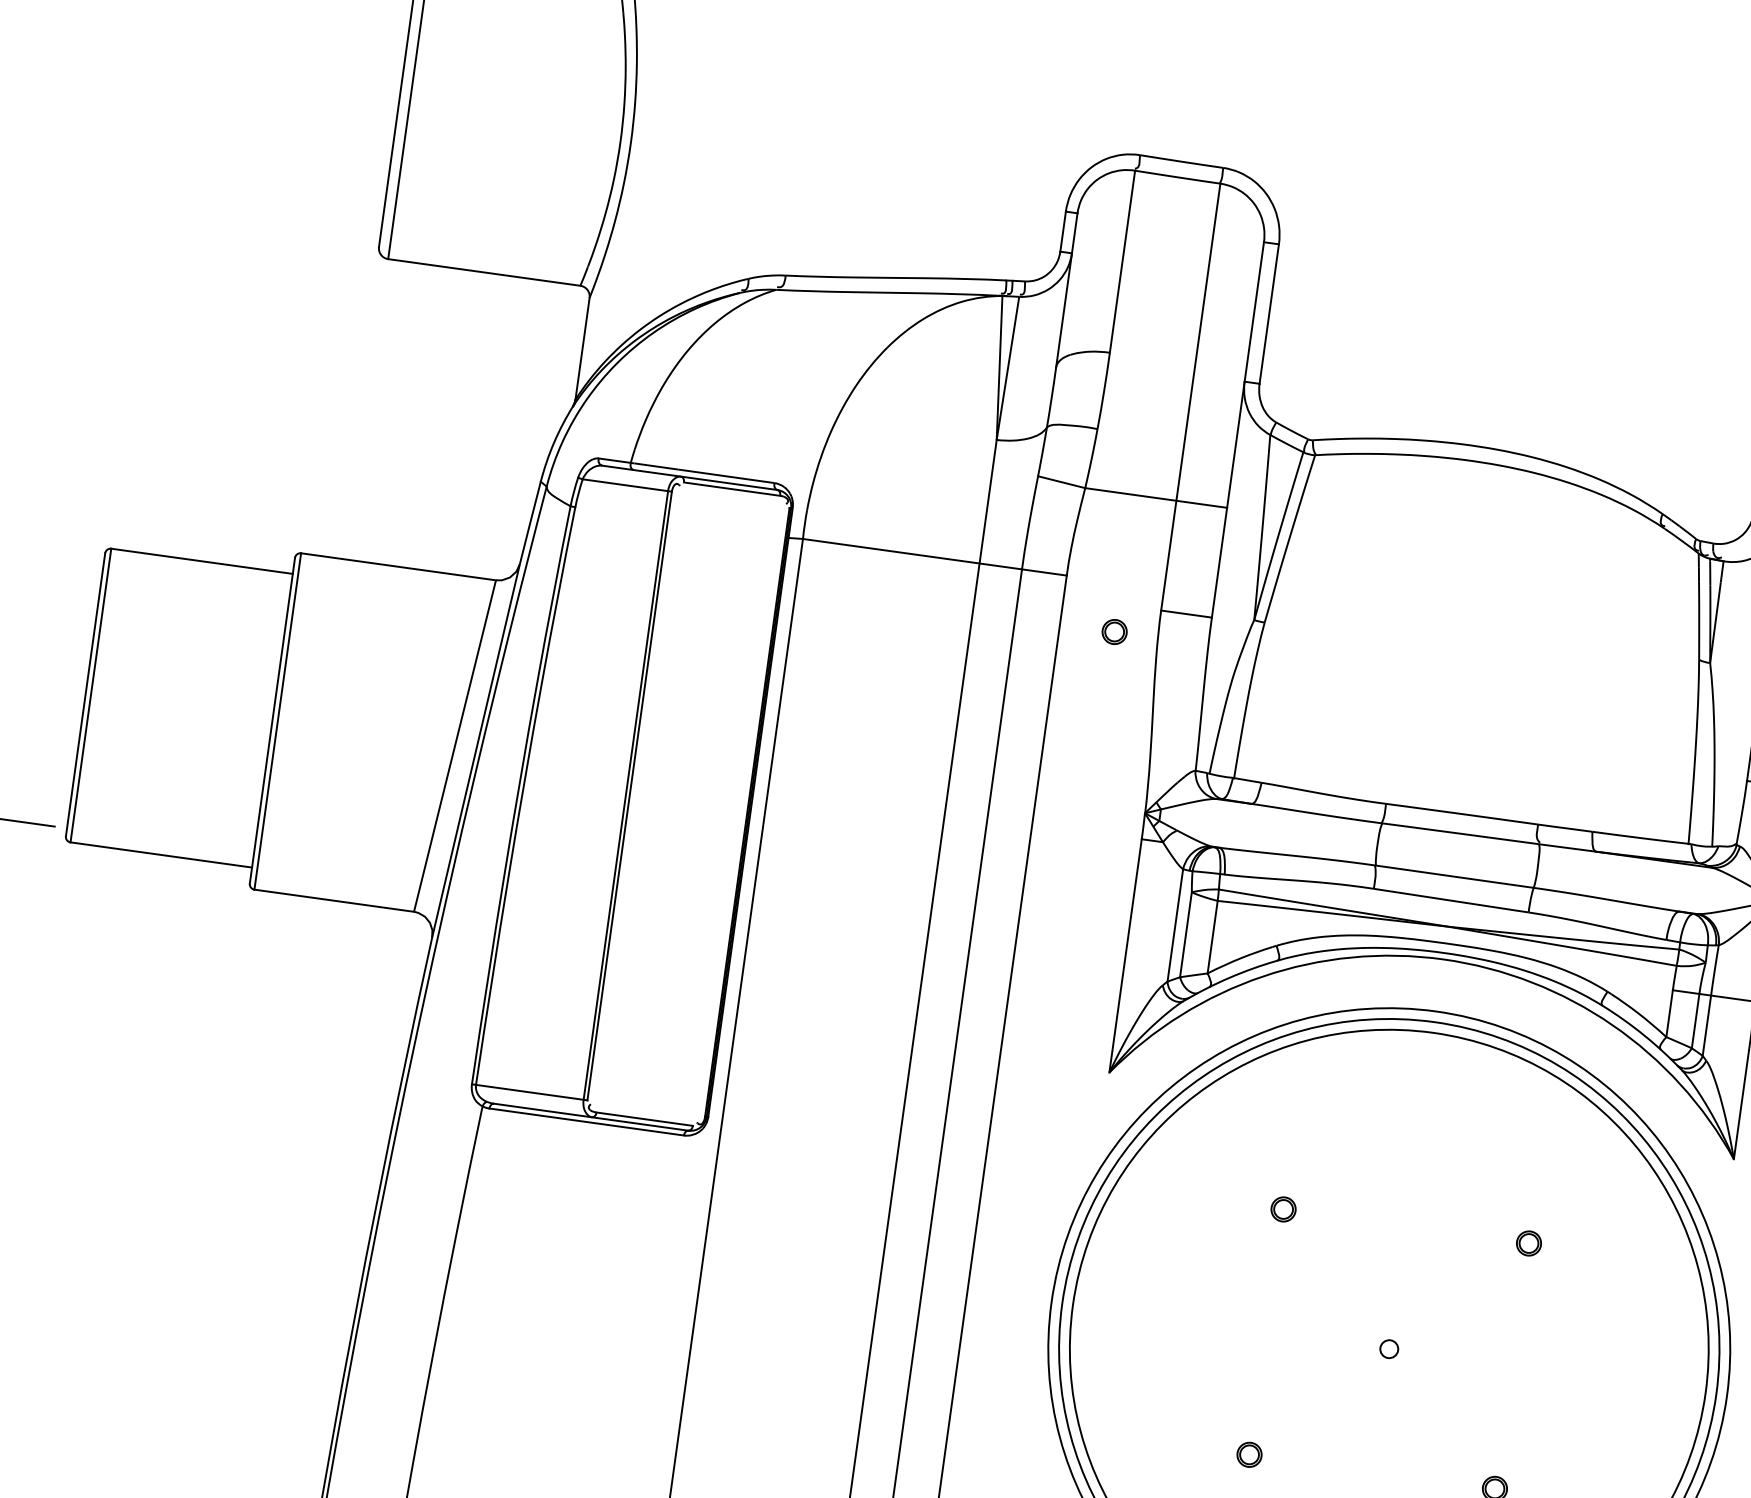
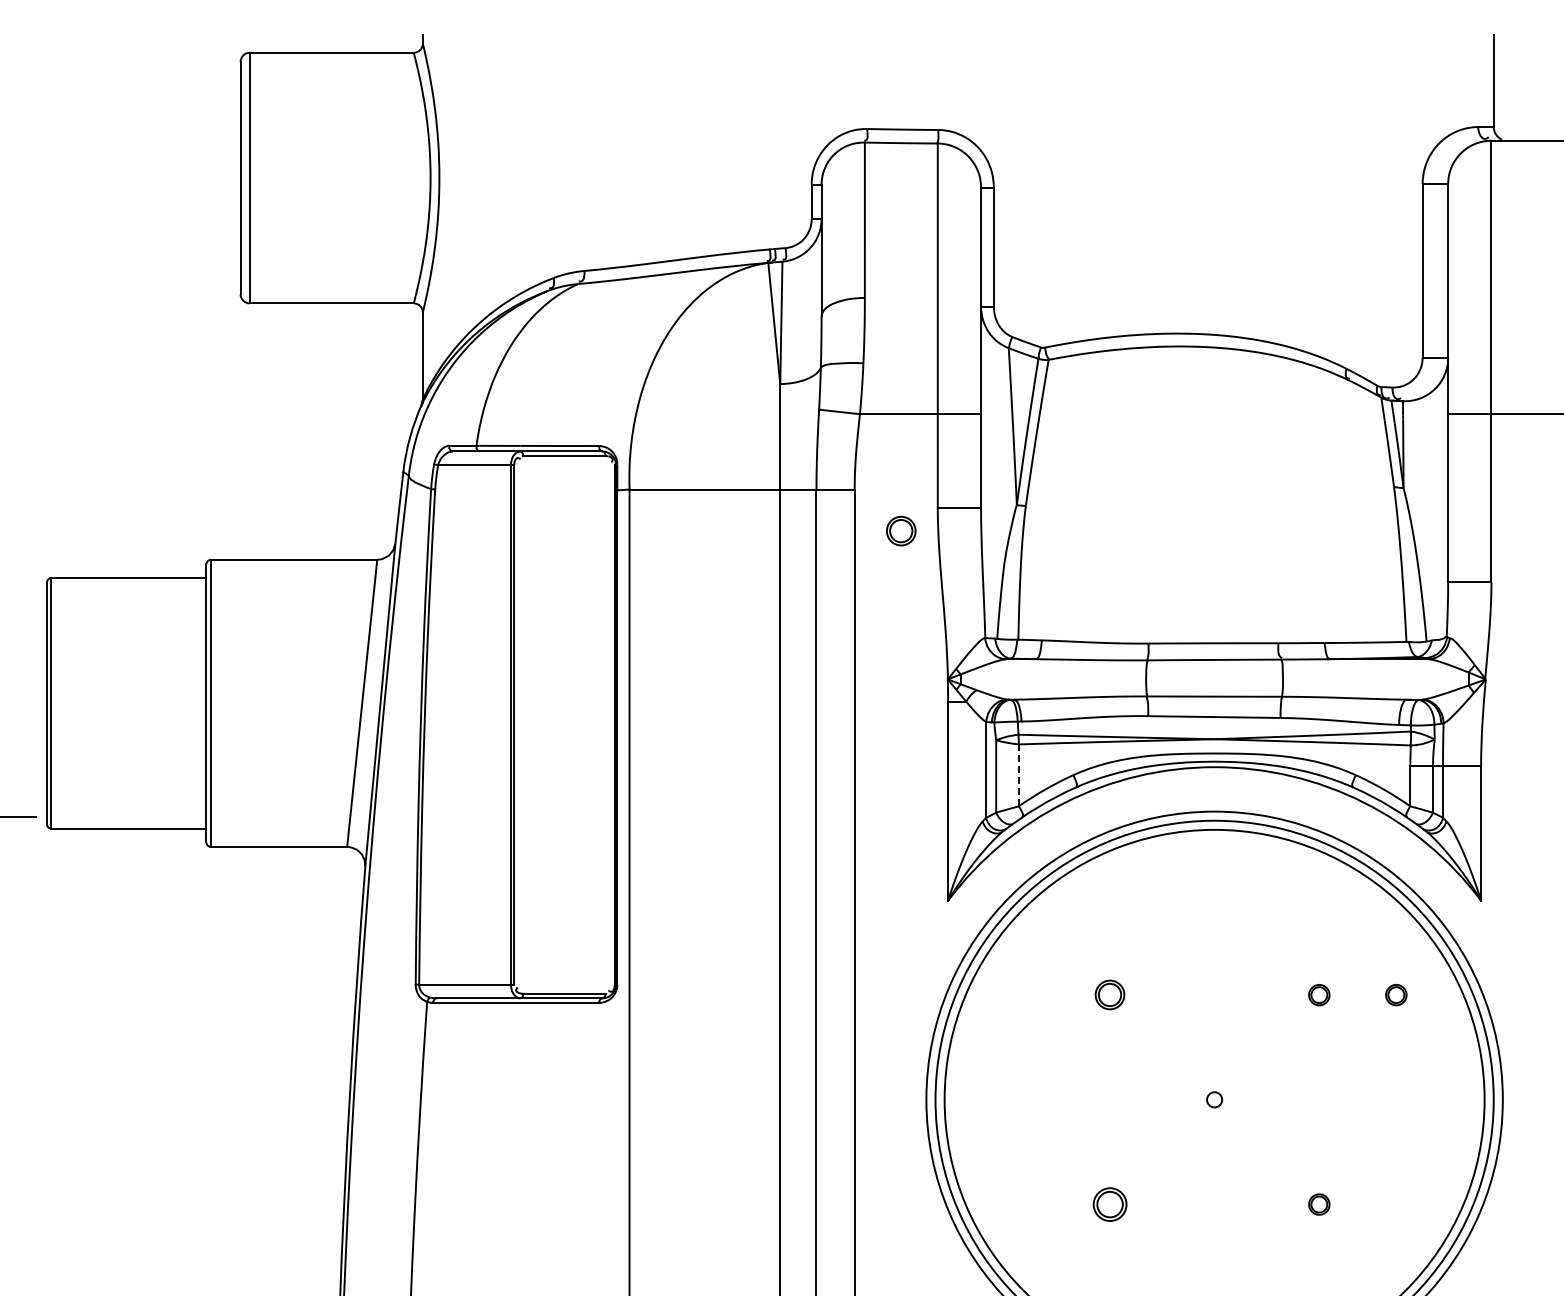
part: (1114, 632) -> (901, 531), size x1.4
line: (1212, 937) -> (1018, 775), solid -> dashed
part: (1283, 1209) -> (1109, 995), size x1.4
part: (1619, 1256) -> (1396, 995), added
part: (1249, 1454) -> (1109, 1204), size x1.6

